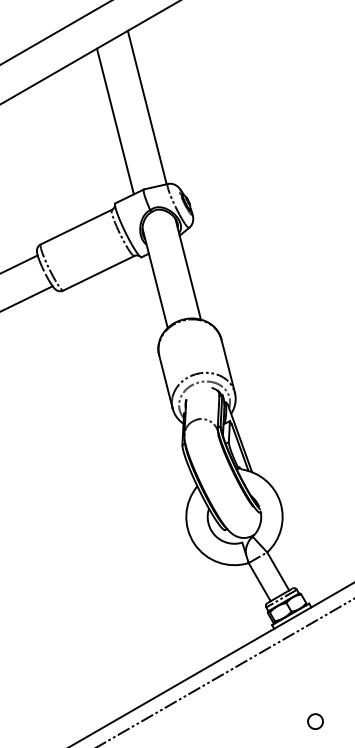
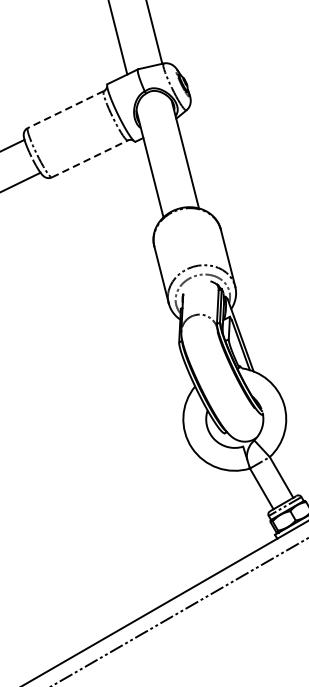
line: (75, 227) -> (64, 109), solid -> dashed
line: (99, 273) -> (90, 159), solid -> dashed

